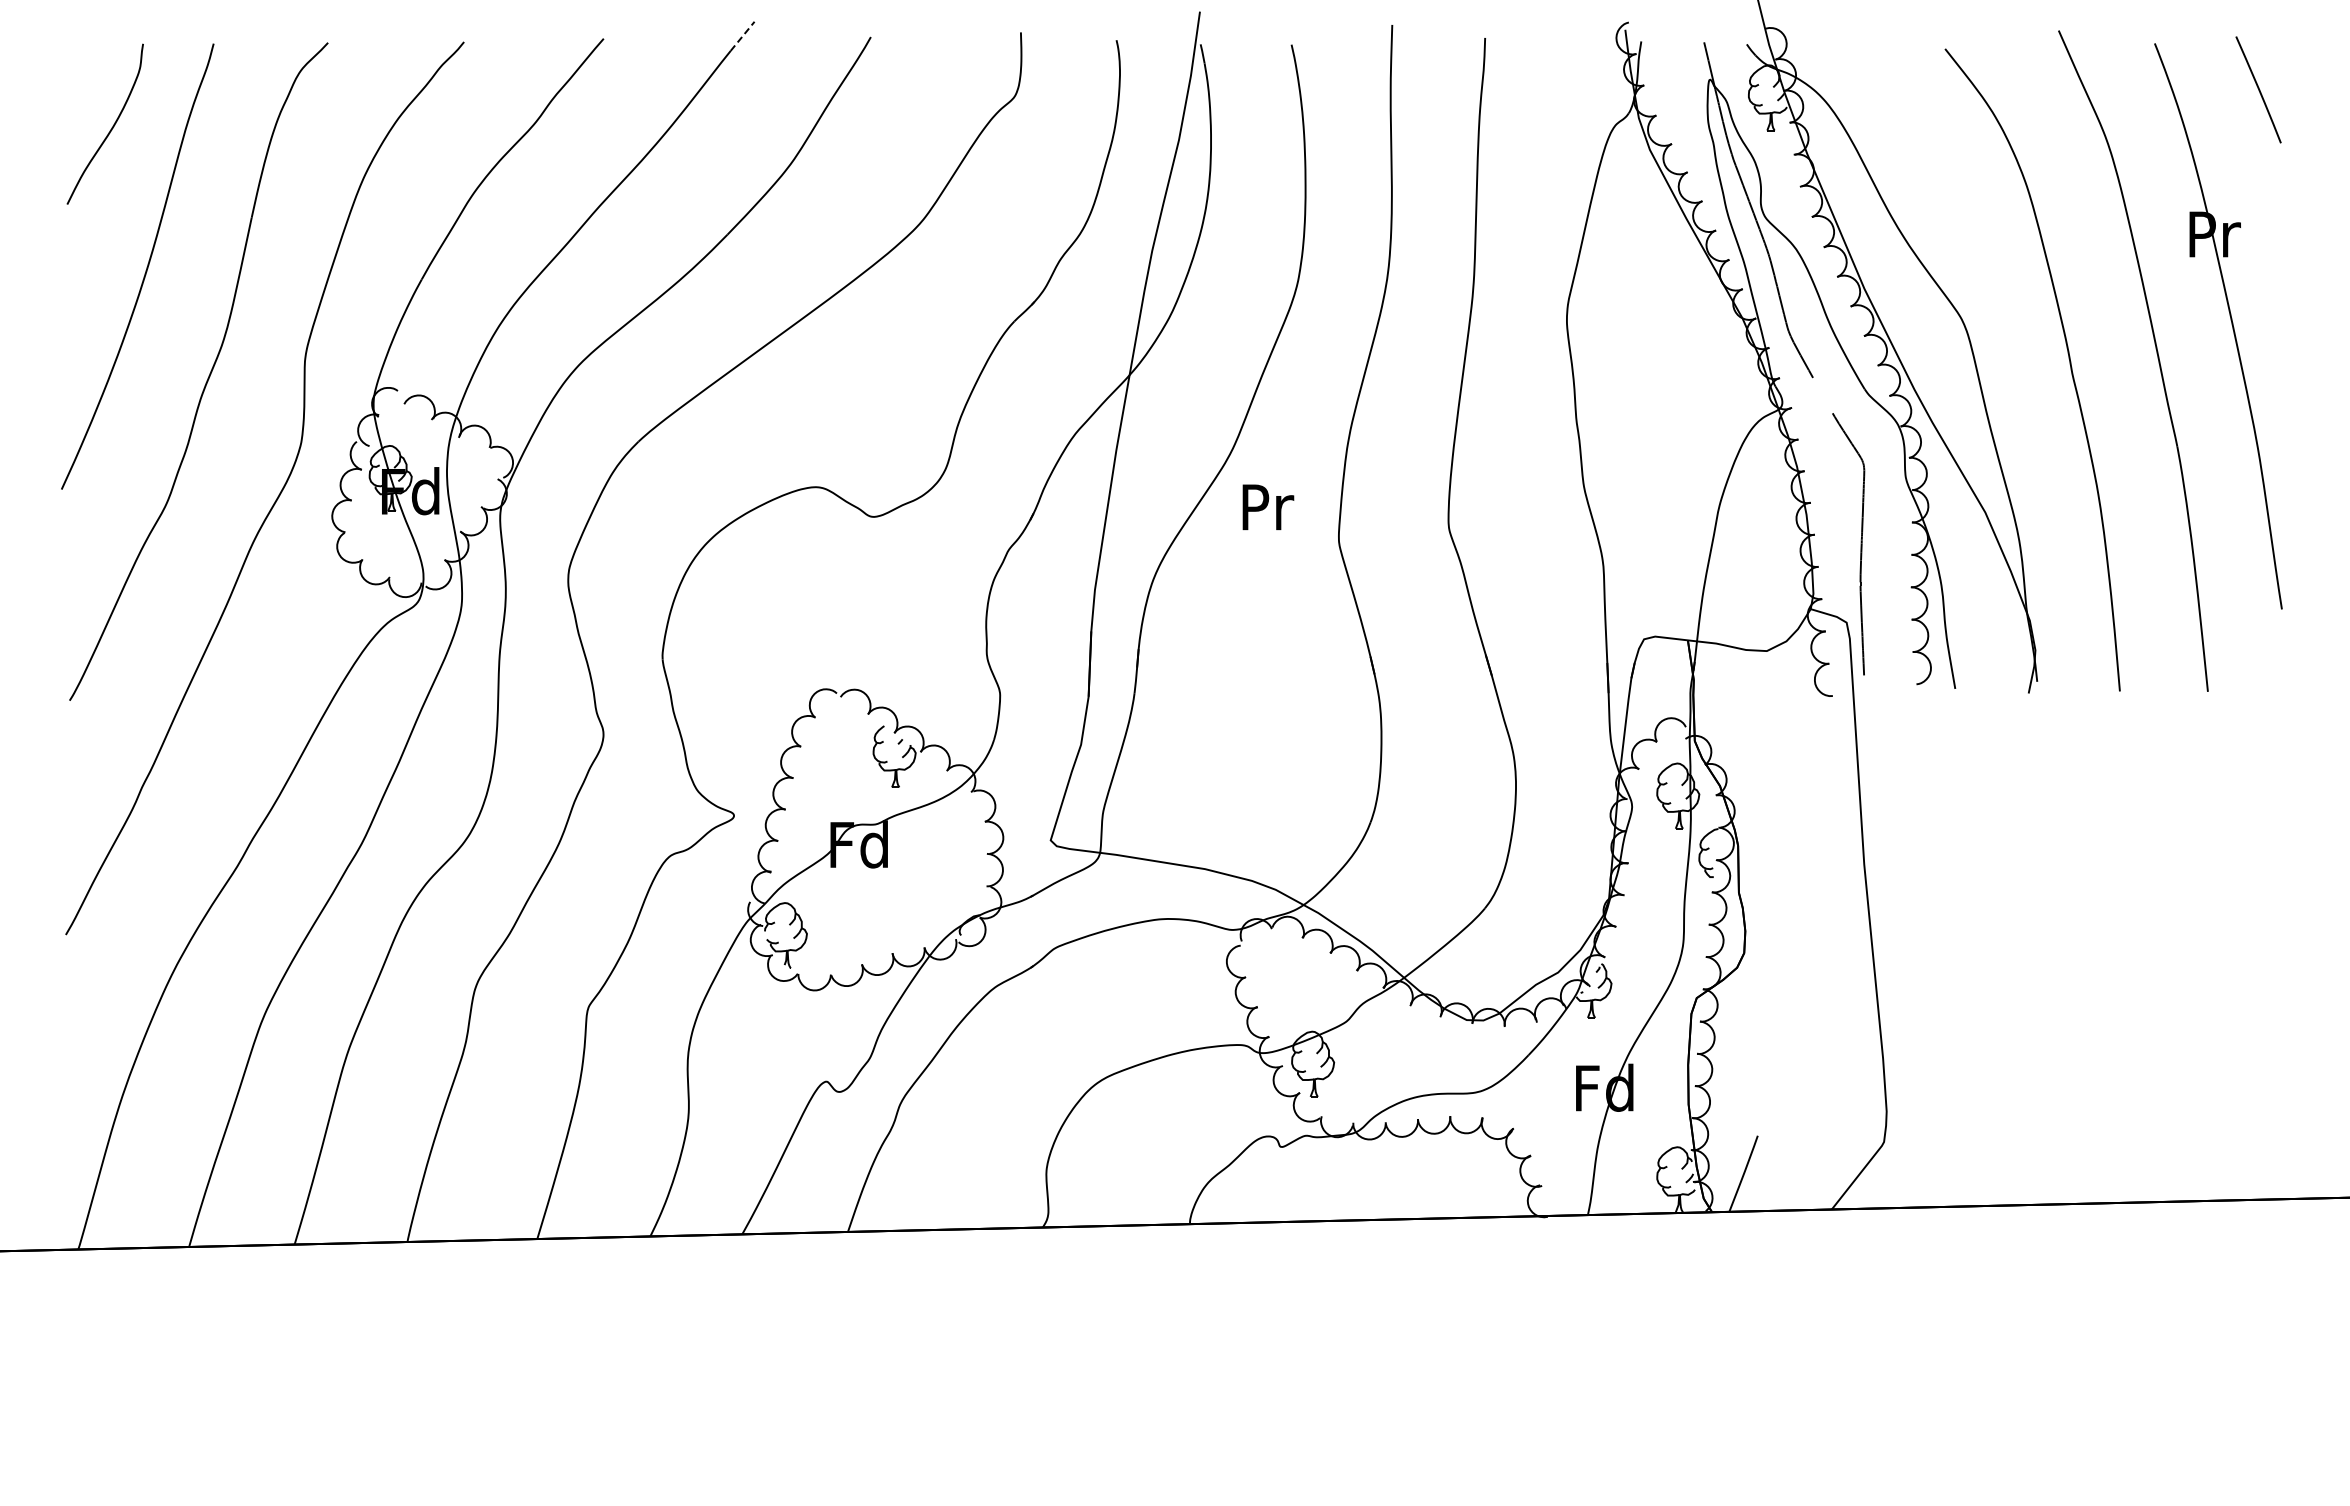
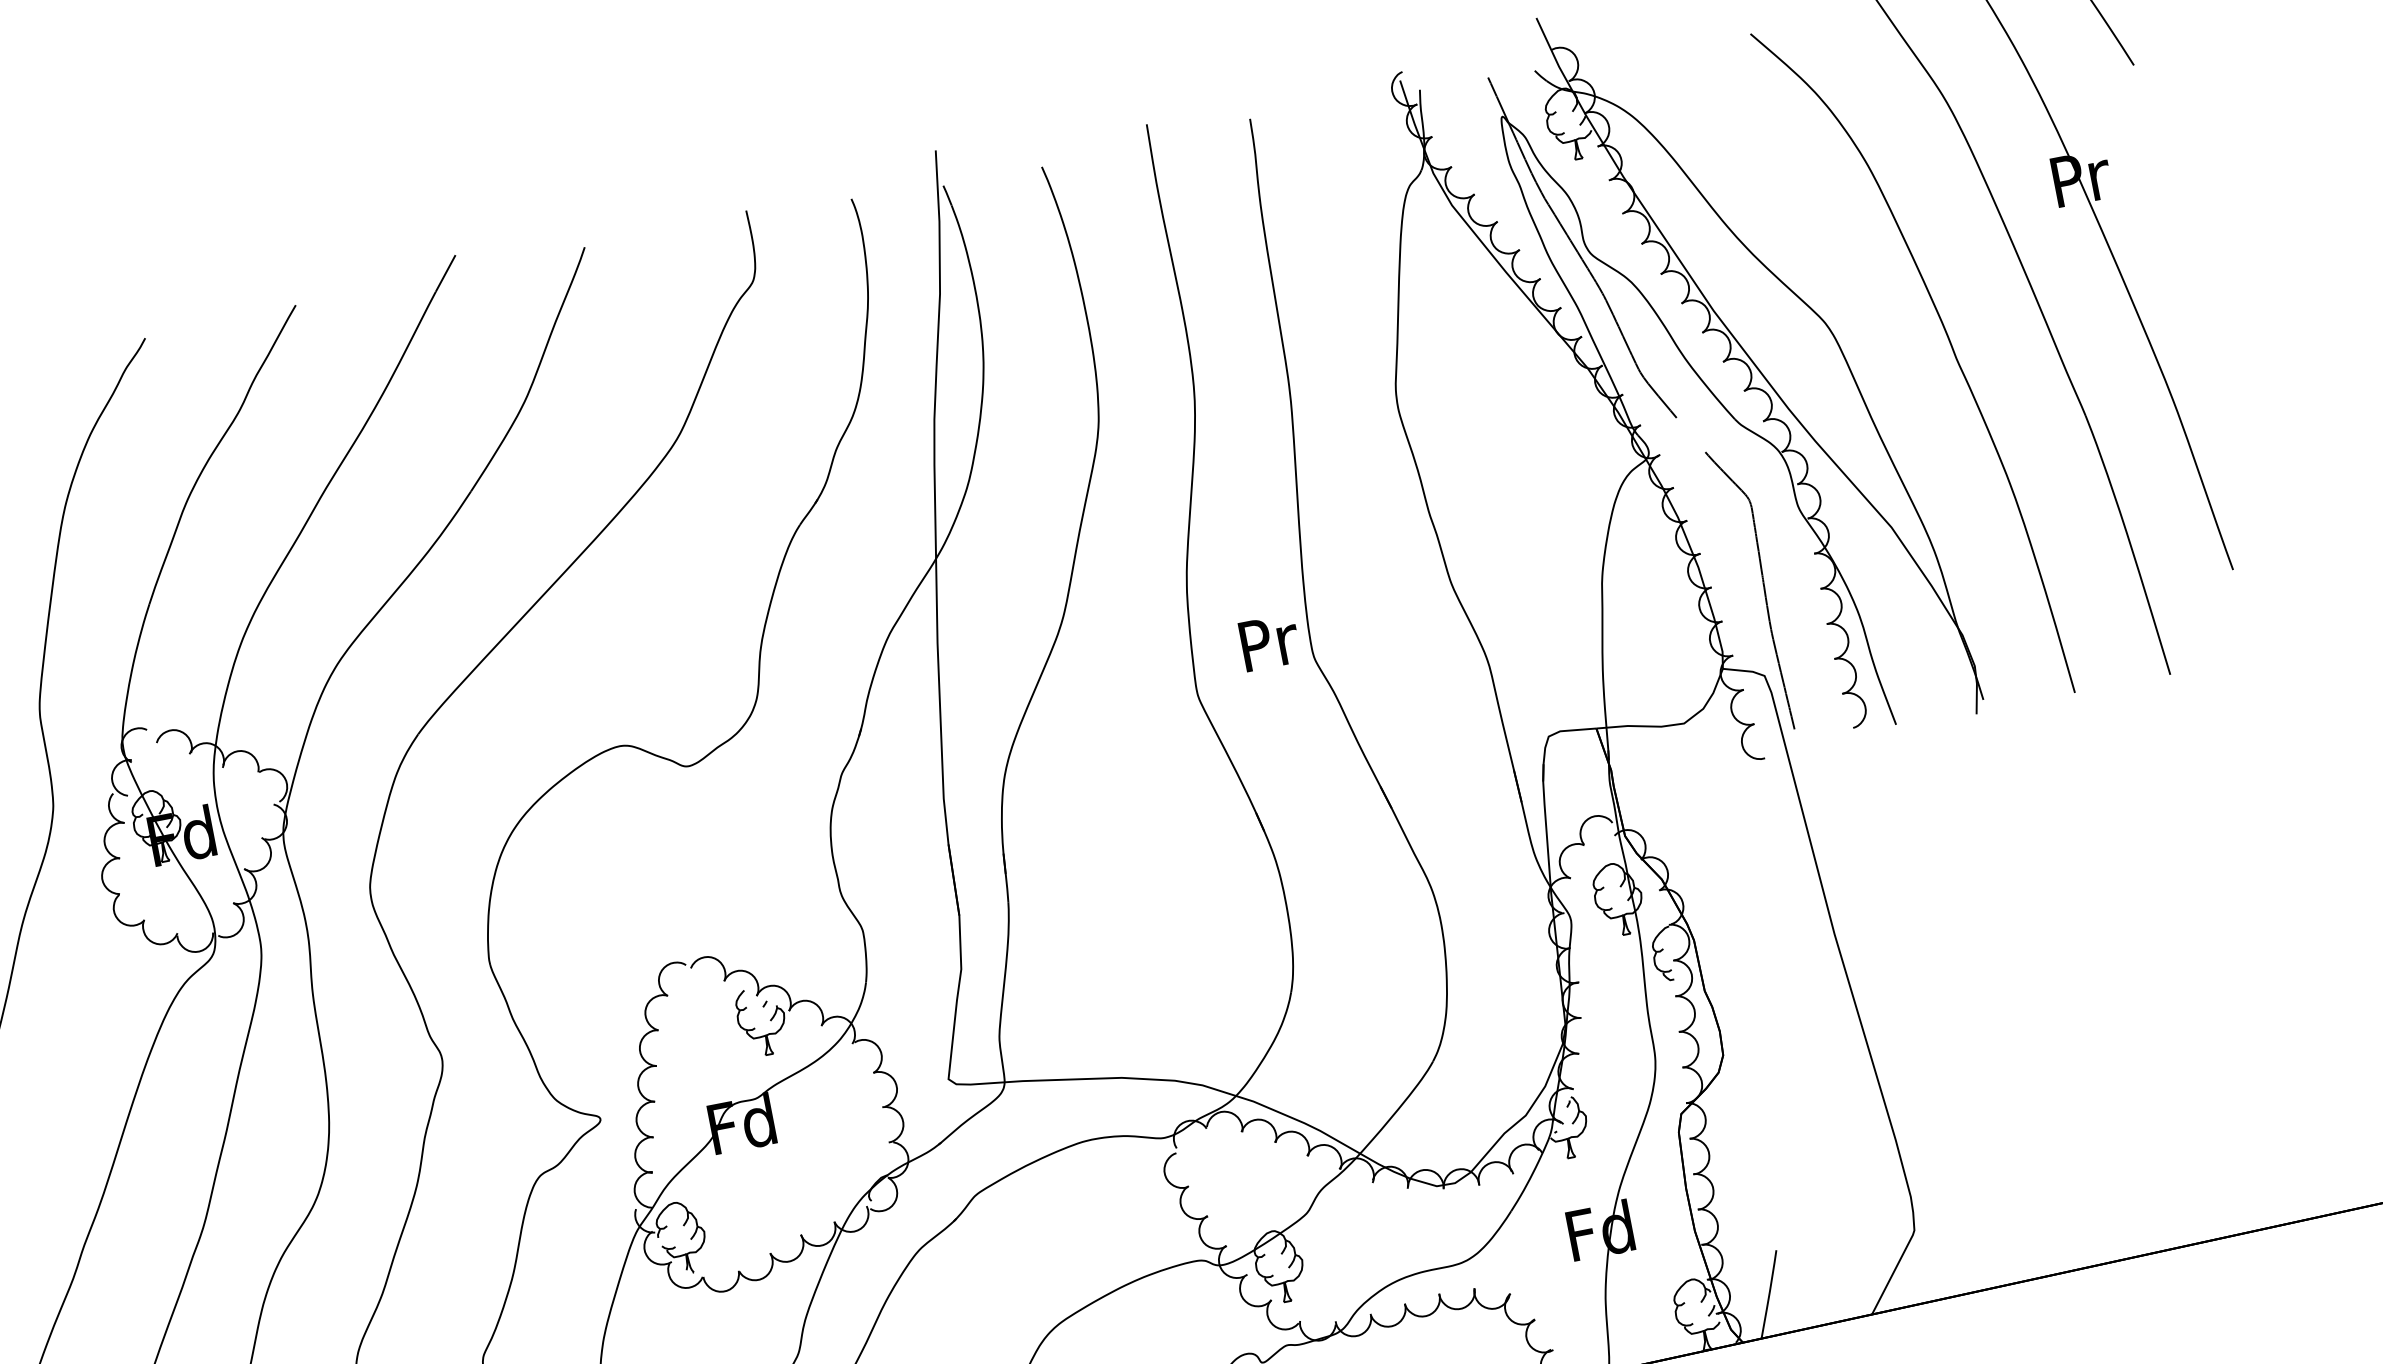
line: (742, 36) -> (445, 273), dashed -> solid
text: (1268, 506) -> (1270, 641), moved

